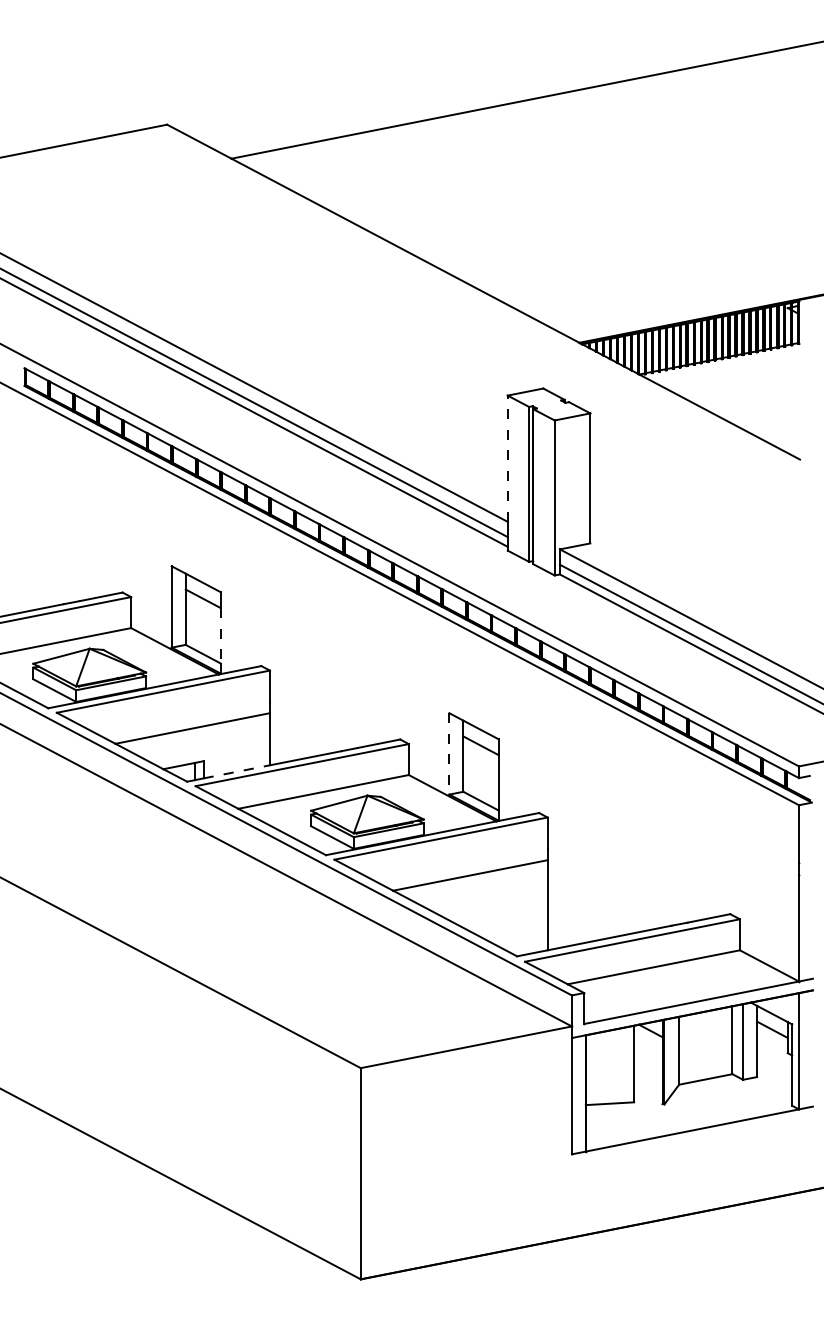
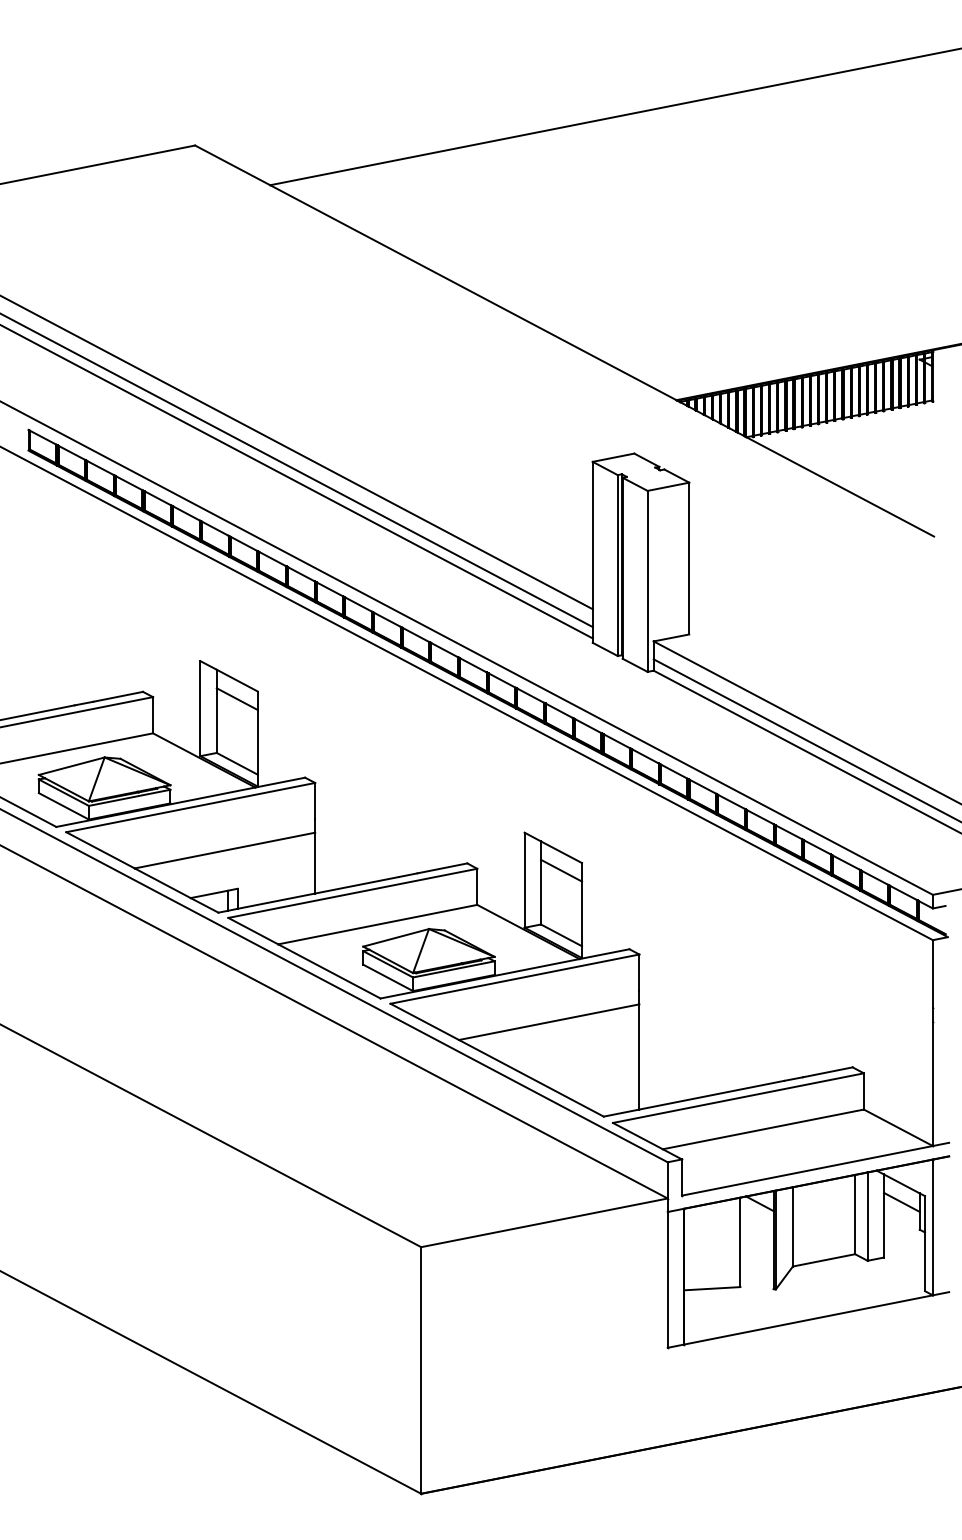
line: (507, 458) -> (592, 535), dashed -> solid
line: (220, 635) -> (257, 742), dashed -> solid
line: (449, 754) -> (524, 880), dashed -> solid
line: (236, 772) -> (276, 901), dashed -> solid

